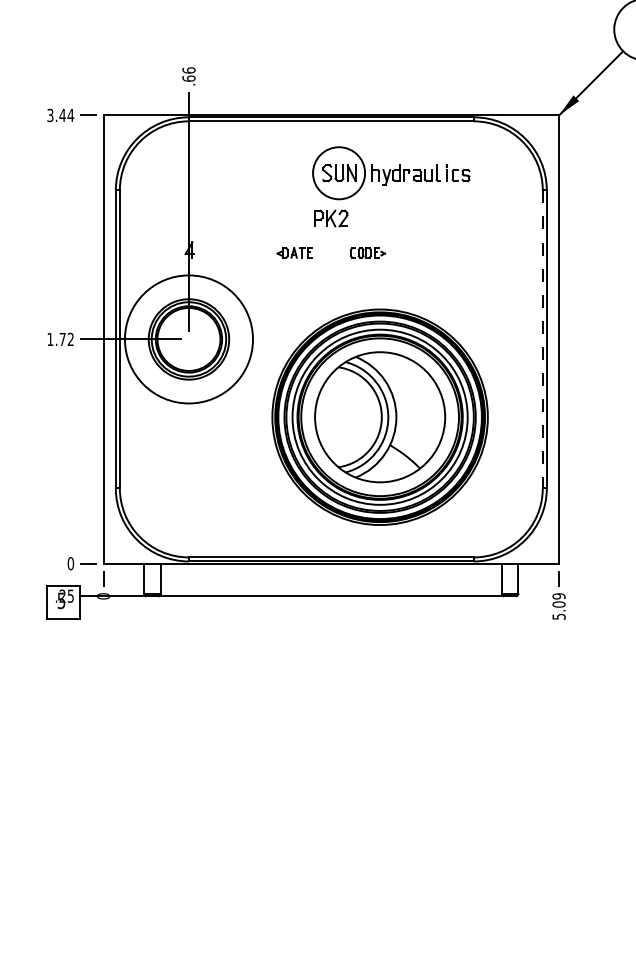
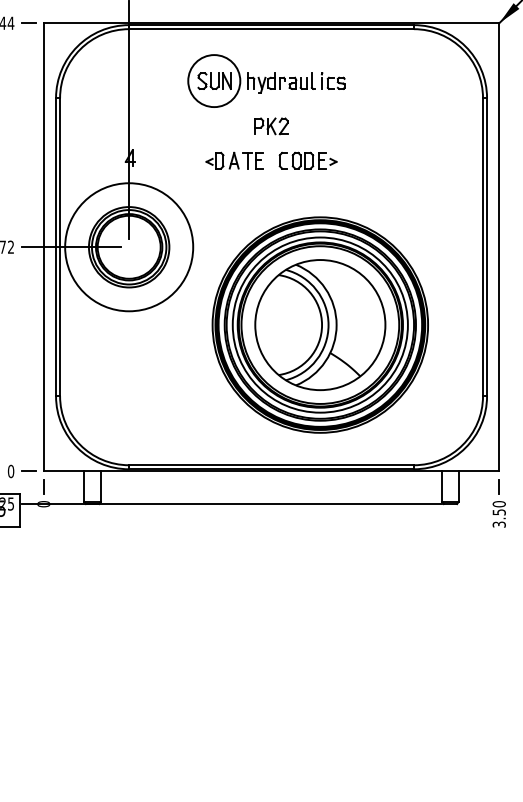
part: (391, 173) -> (266, 81), moved
part: (294, 252) -> (234, 160), size x1.67
part: (367, 252) -> (307, 160), size x1.67
line: (542, 339) -> (482, 247), dashed -> solid
text: (558, 606) -> (498, 514), 5.09 -> 3.50

